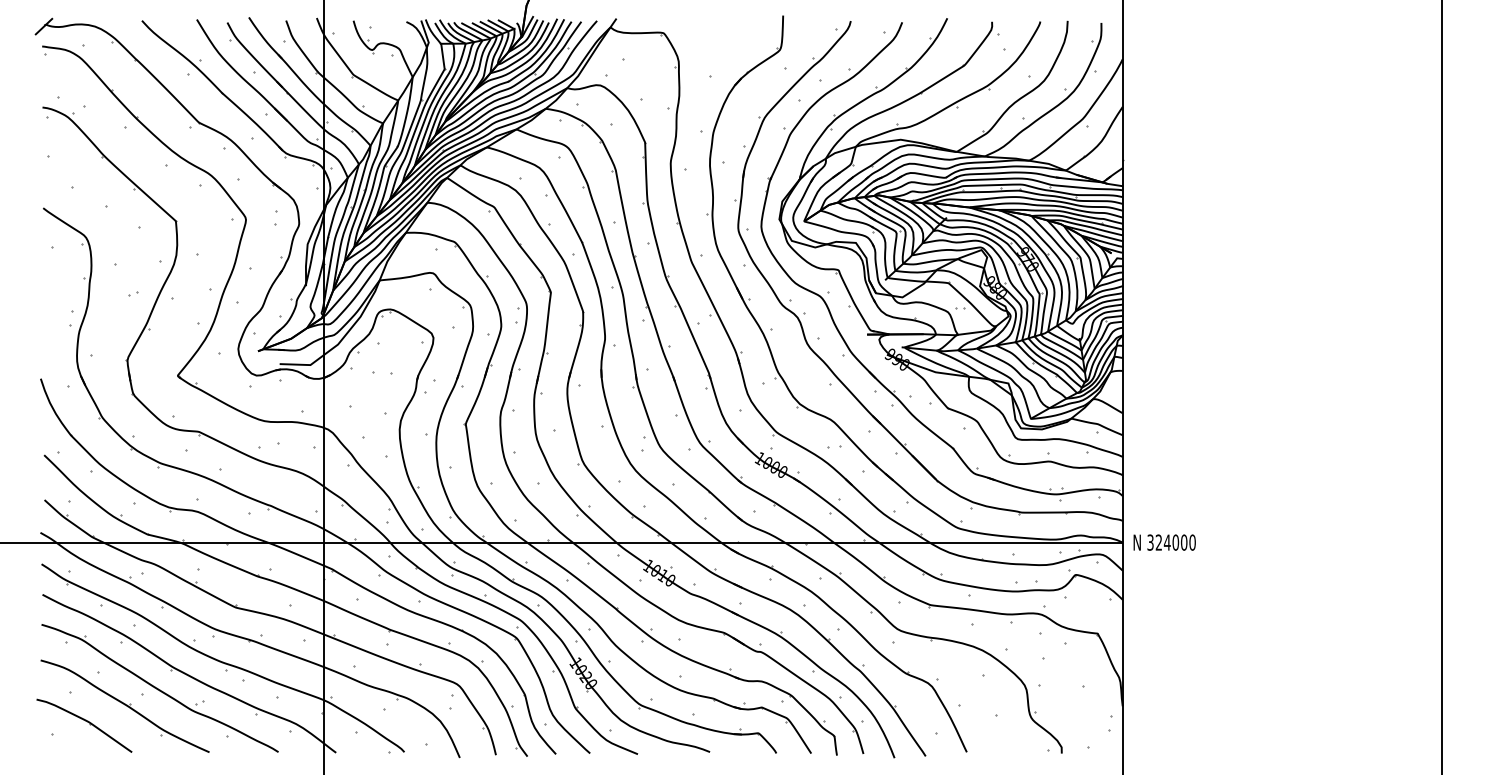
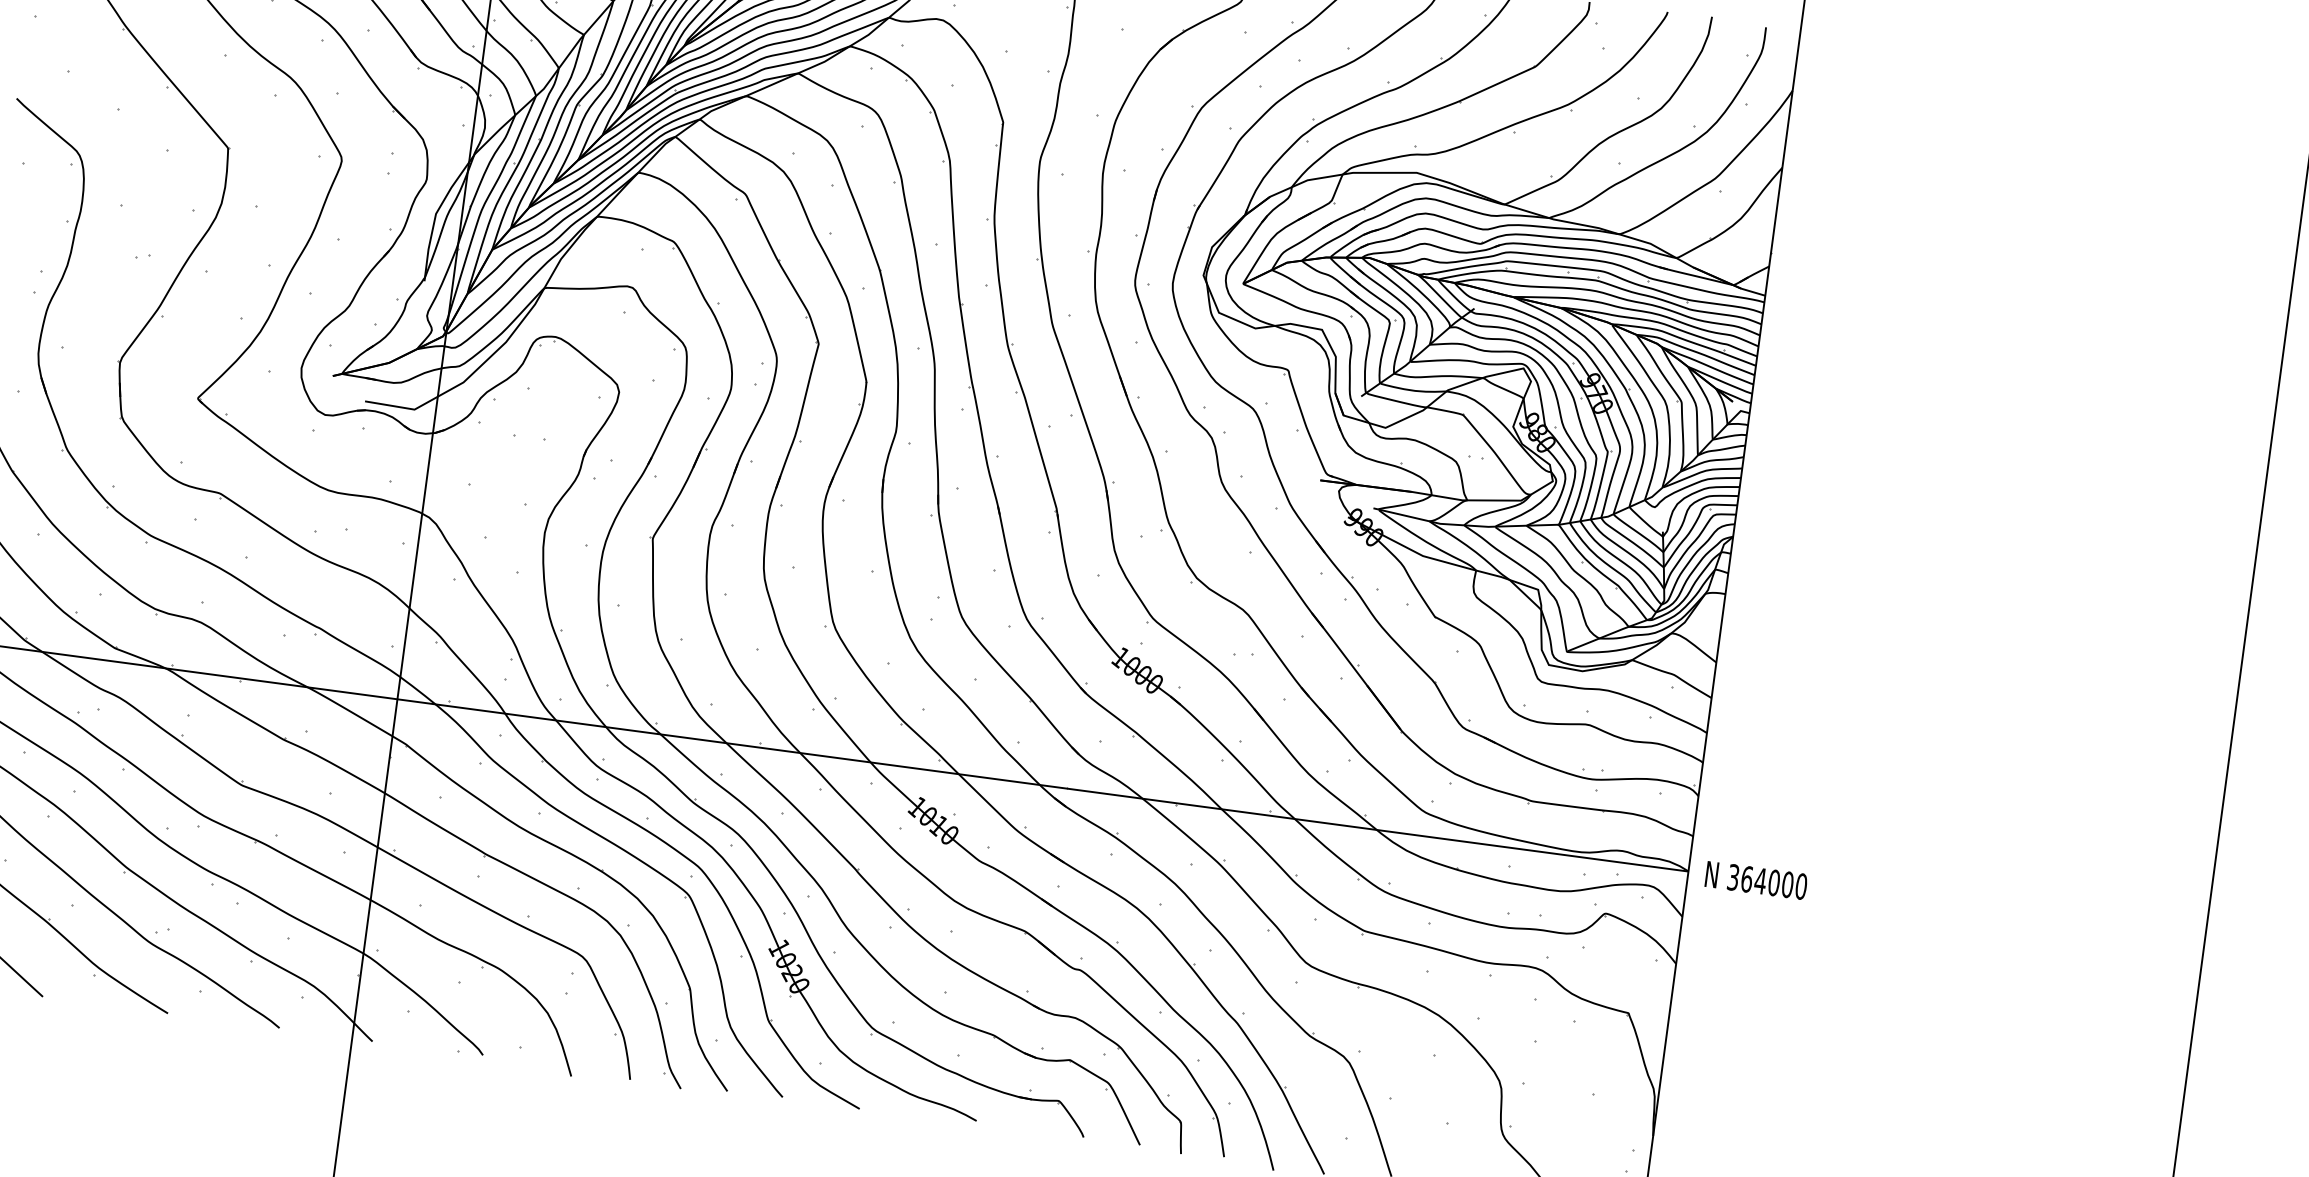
text: (1158, 542) -> (1746, 879), 324000 -> 364000

